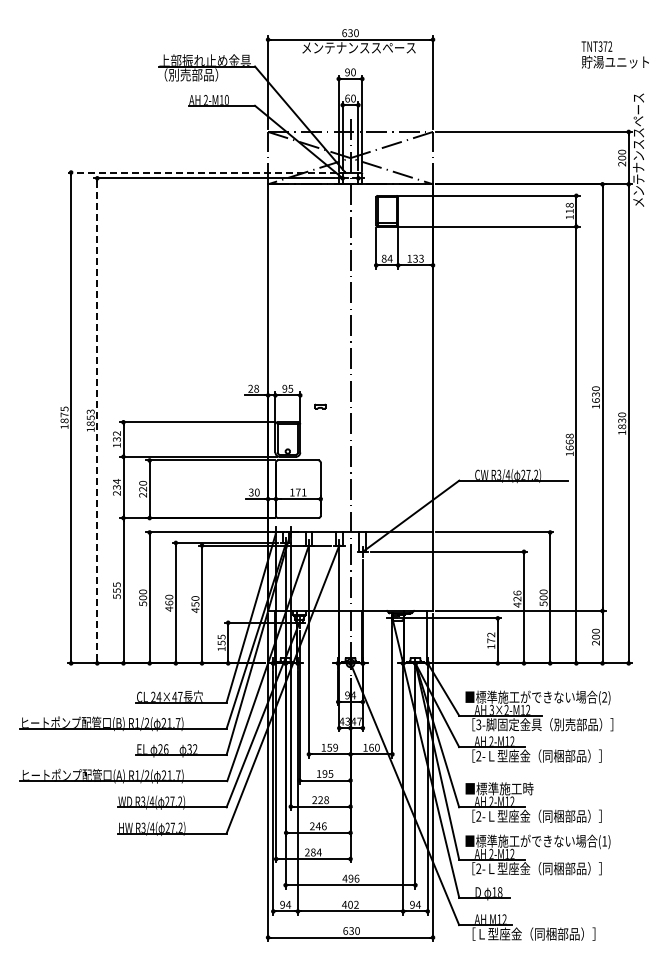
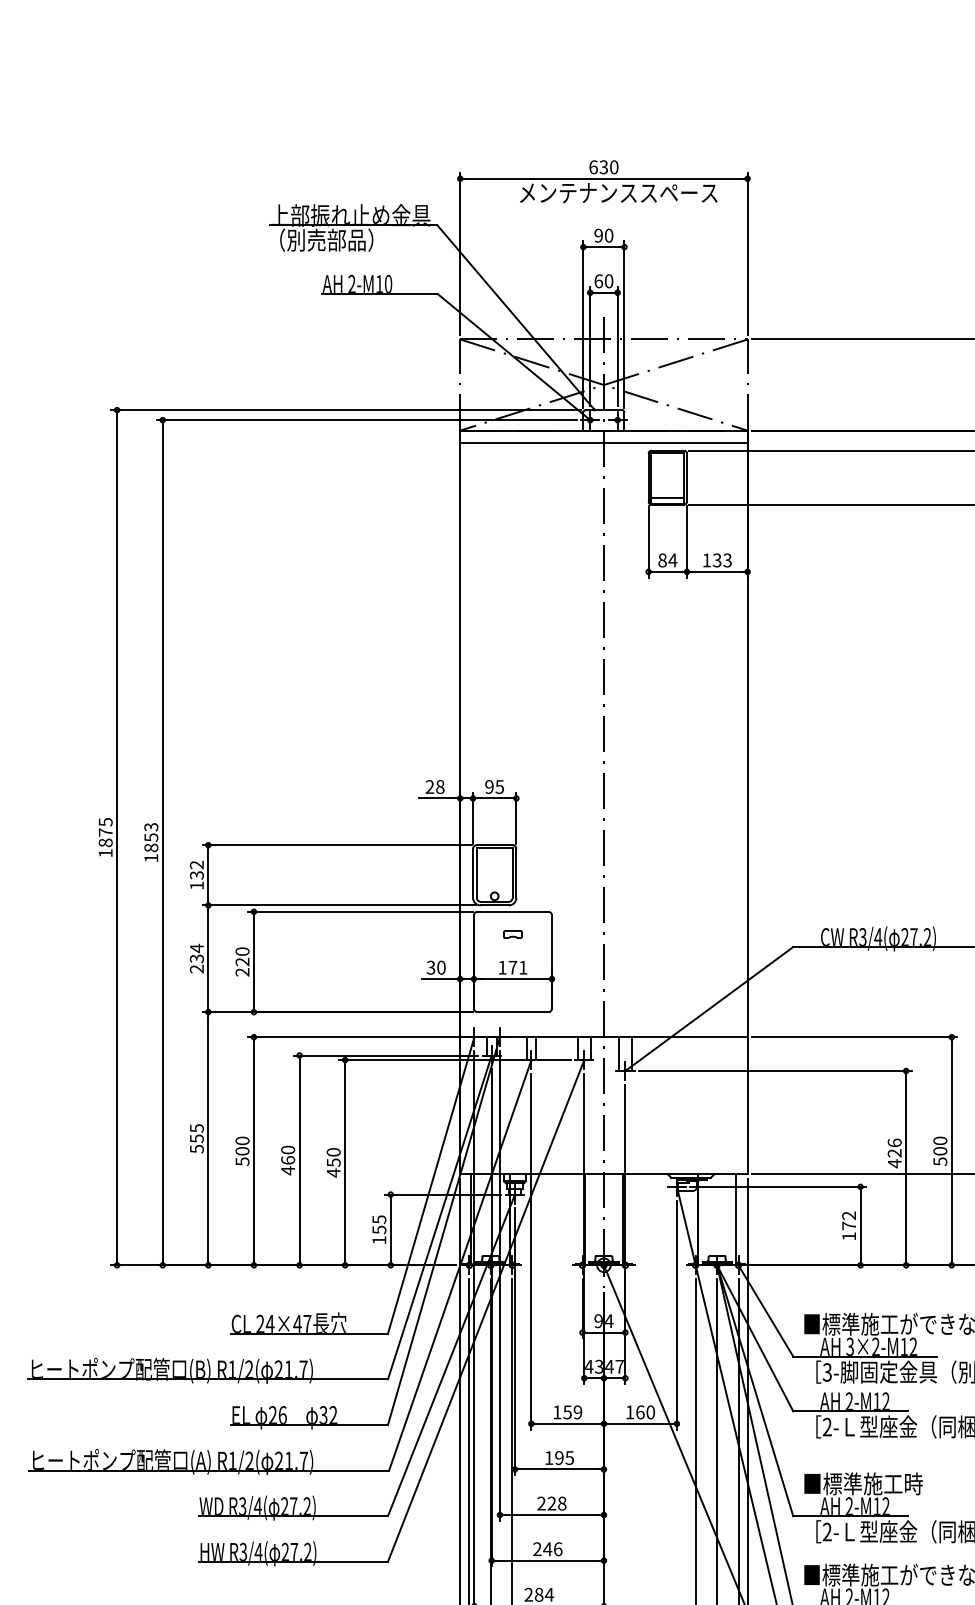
line: (202, 172) -> (345, 410), dashed -> solid
line: (350, 191) -> (603, 443), added
part: (320, 406) -> (513, 934), moved
line: (97, 420) -> (163, 842), dashed -> solid

